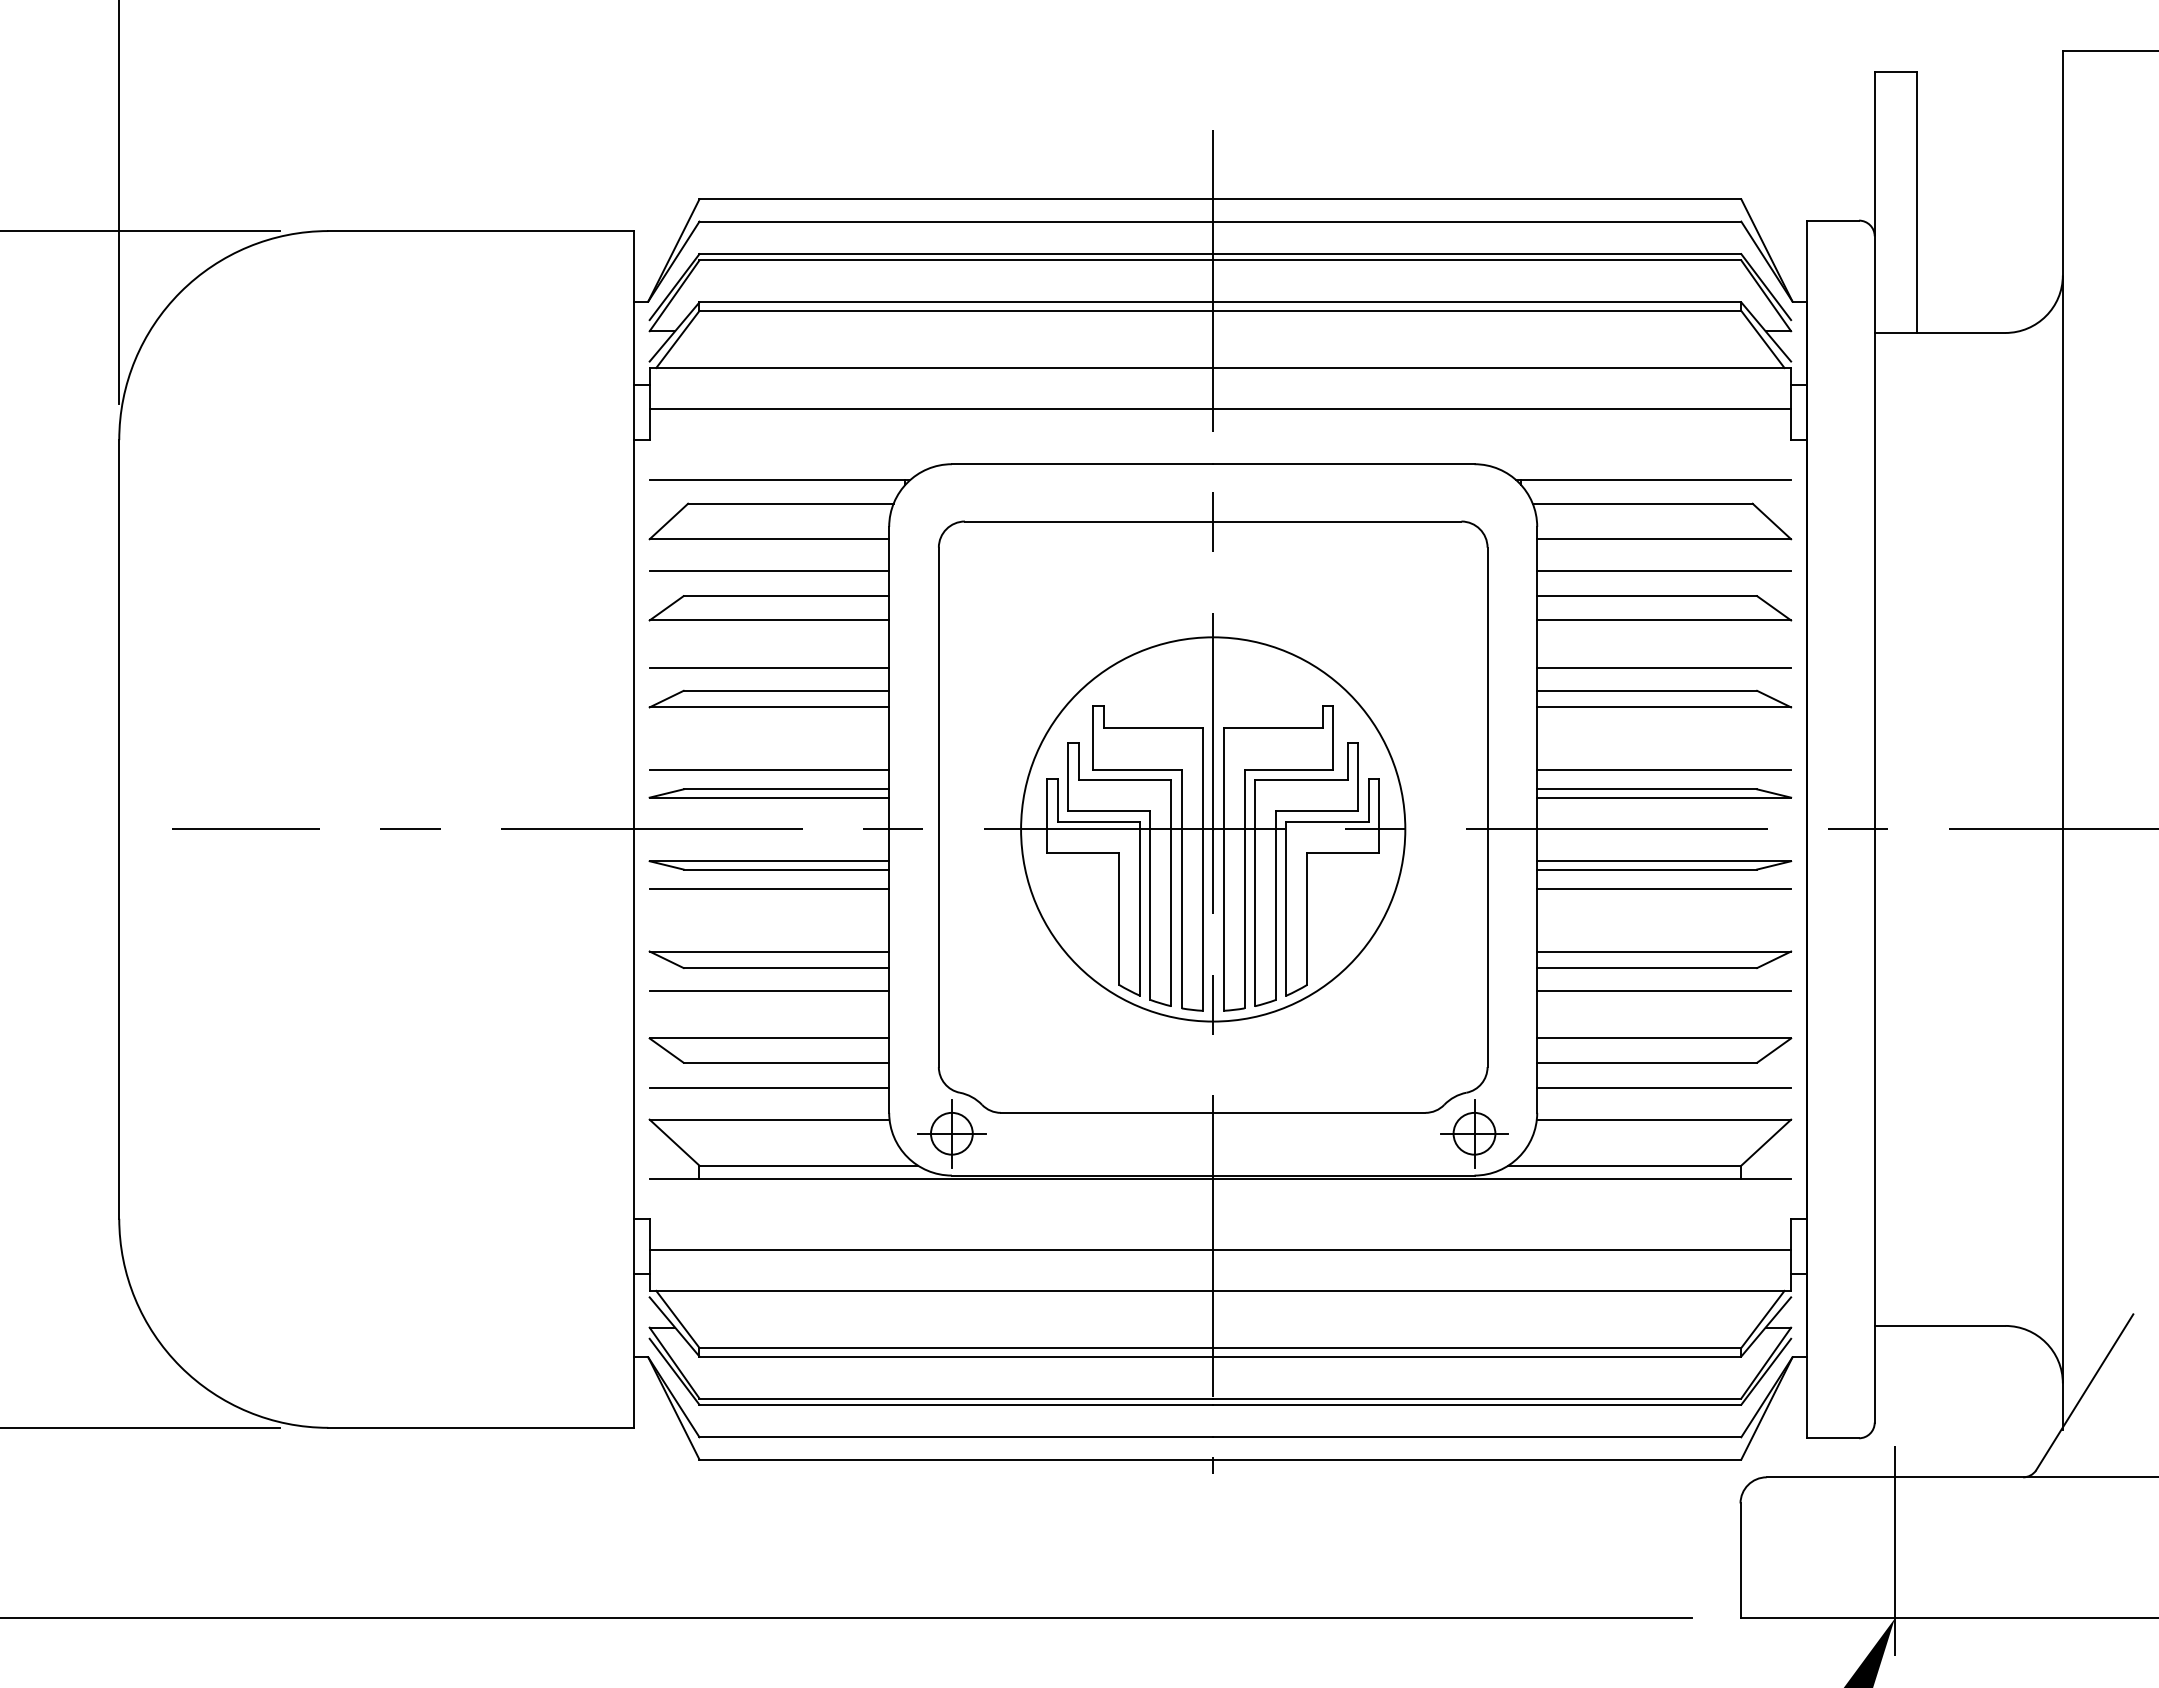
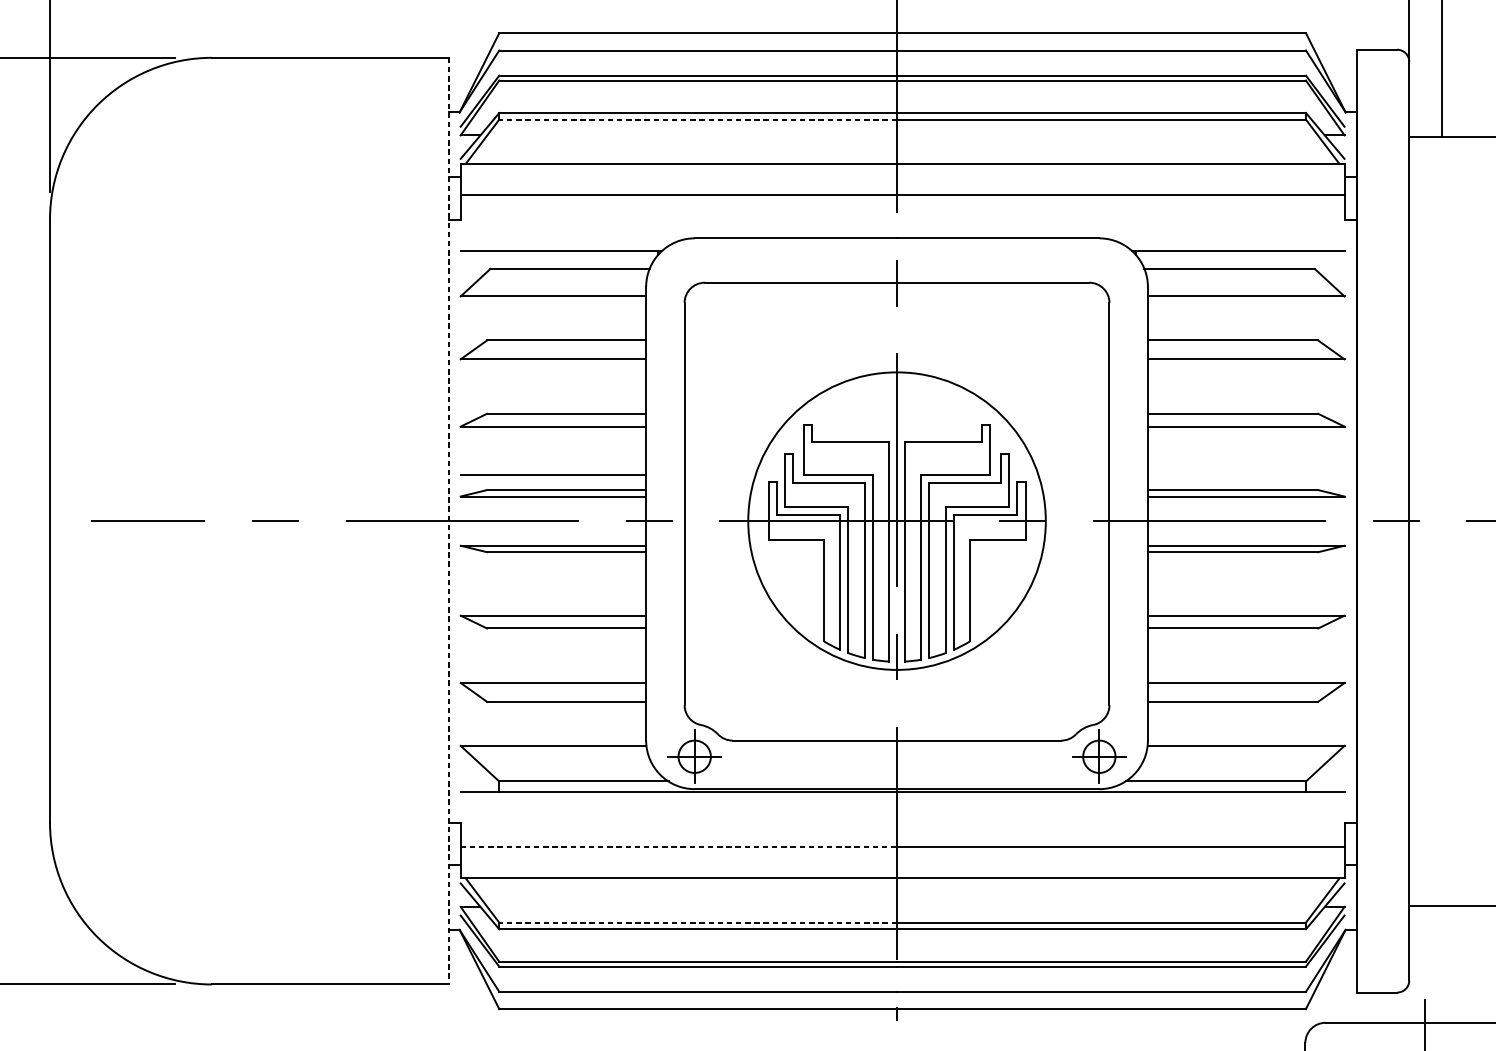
line: (956, 310) -> (698, 119), solid -> dashed
line: (769, 570) -> (553, 320), removed
line: (1664, 570) -> (1246, 320), removed
line: (769, 668) -> (553, 396), removed
line: (1664, 668) -> (1246, 396), removed
line: (1664, 769) -> (1246, 474), removed
line: (634, 829) -> (448, 521), solid -> dashed
line: (769, 889) -> (553, 567), removed
line: (1664, 889) -> (1246, 567), removed
line: (769, 990) -> (553, 645), removed
line: (1664, 990) -> (1246, 645), removed
line: (769, 1088) -> (553, 721), removed
line: (1664, 1088) -> (1246, 721), removed
line: (931, 1250) -> (678, 847), solid -> dashed
line: (956, 1347) -> (698, 922), solid -> dashed

